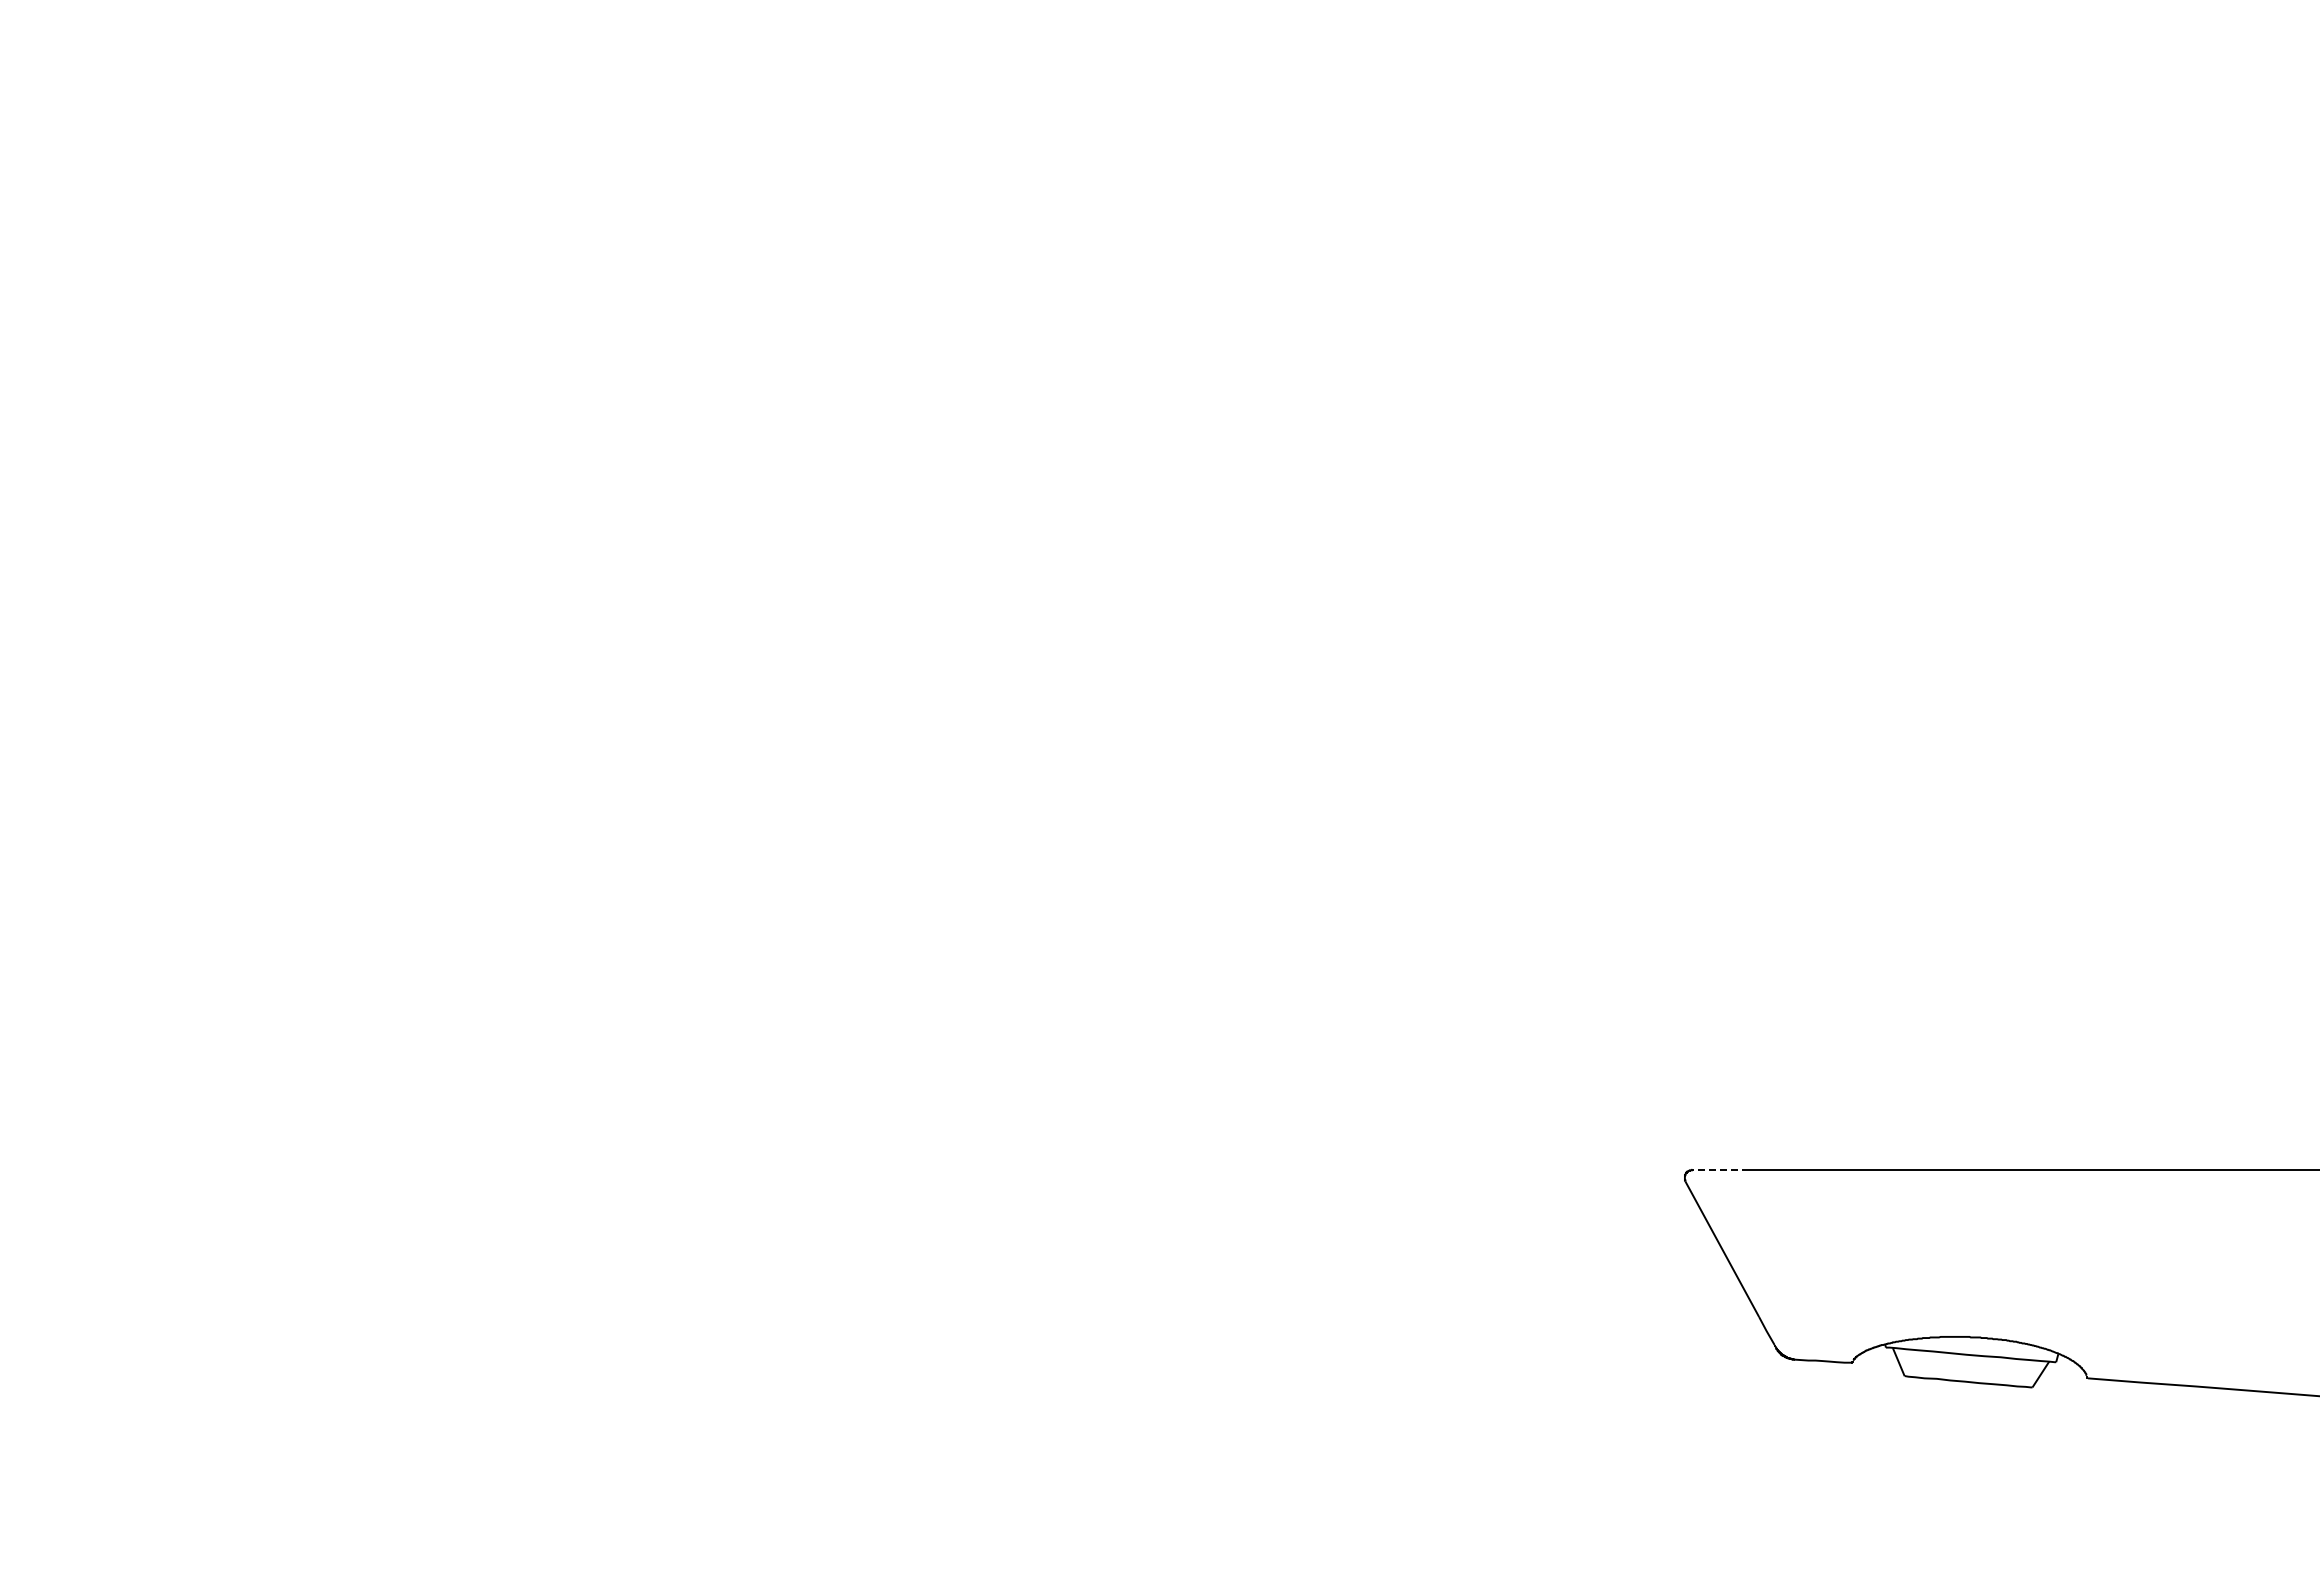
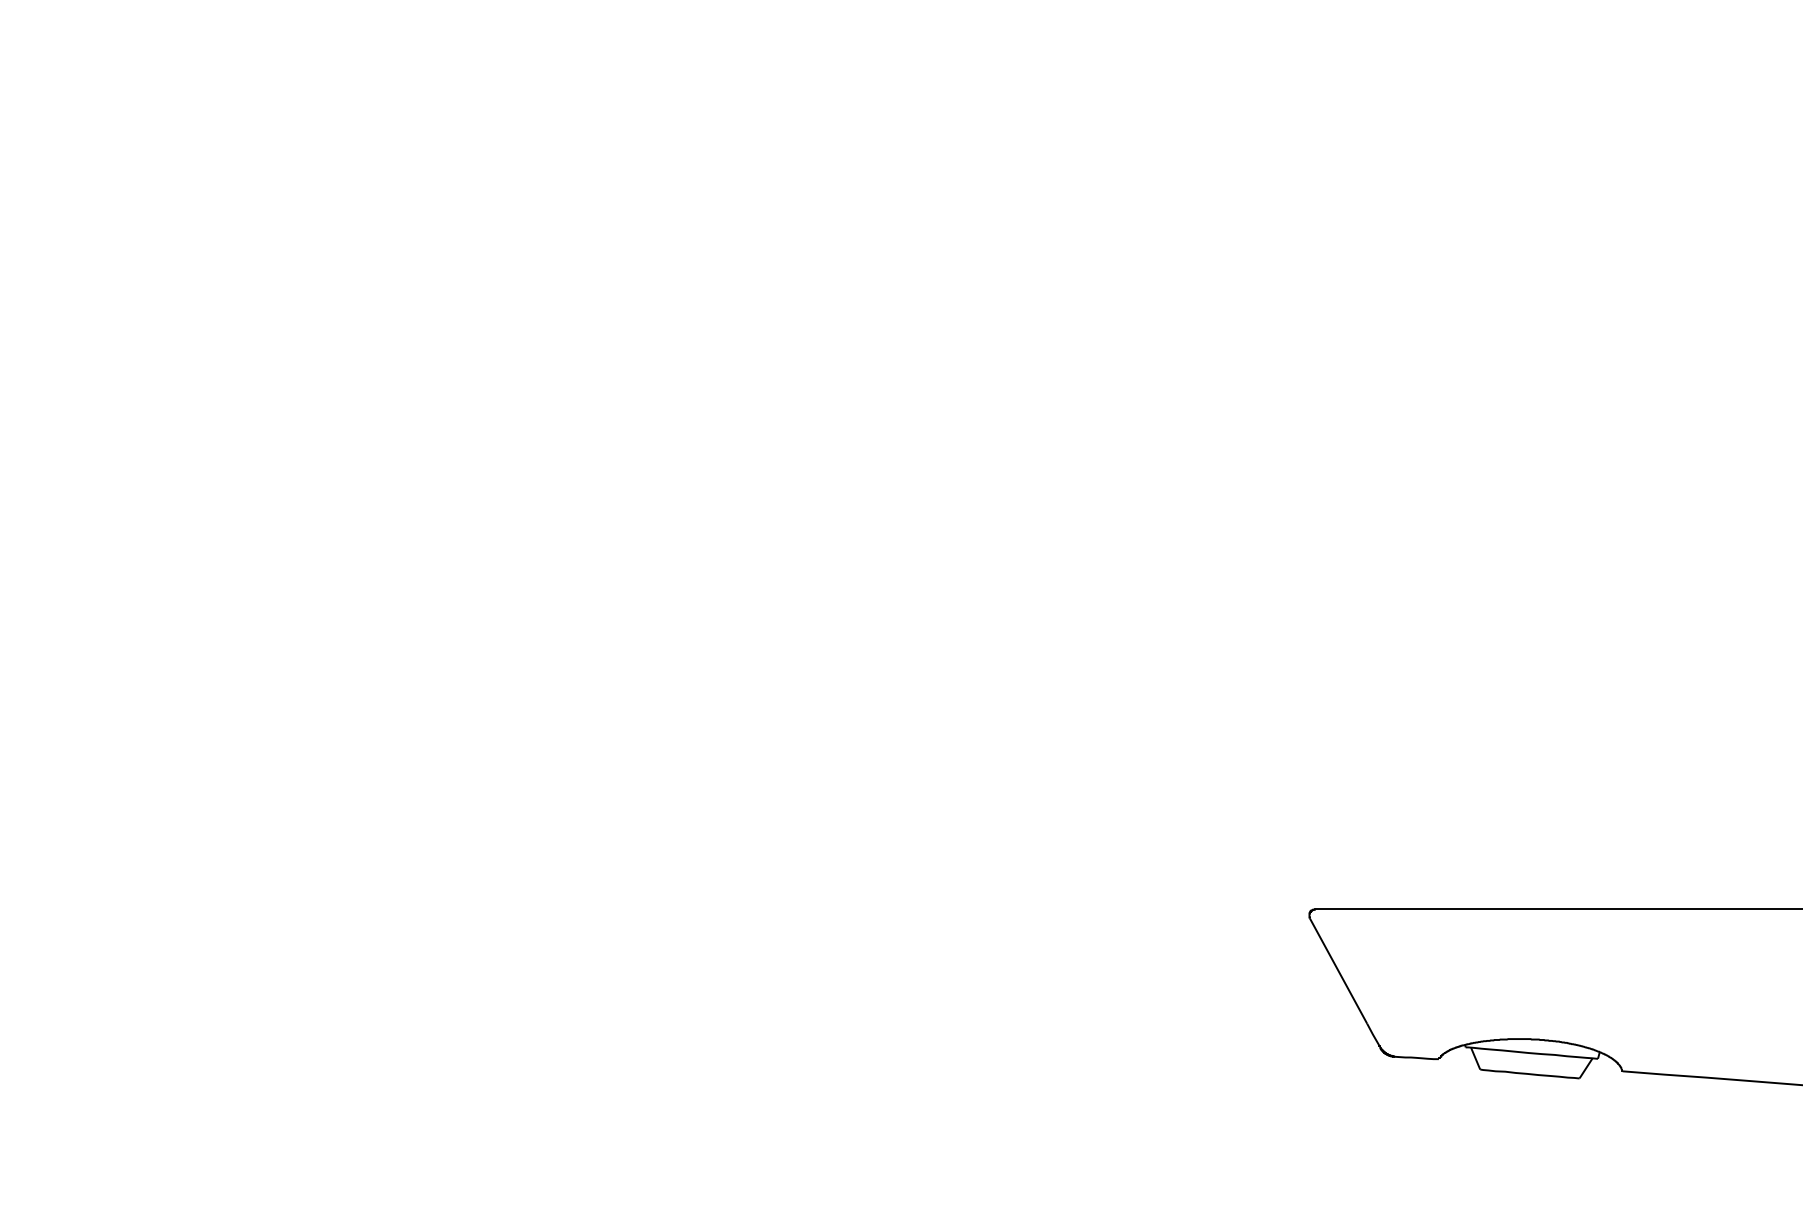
line: (1720, 1169) -> (1337, 909), dashed -> solid

